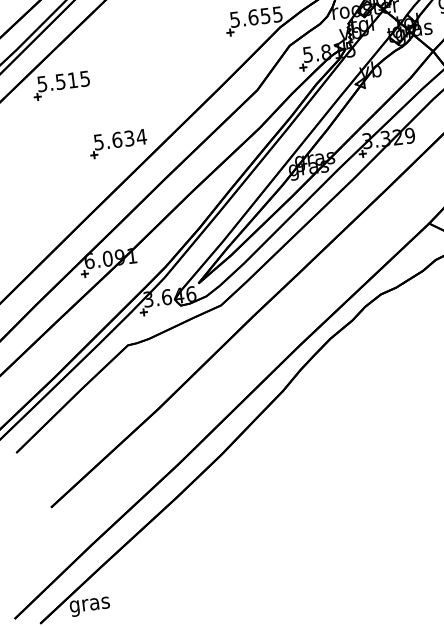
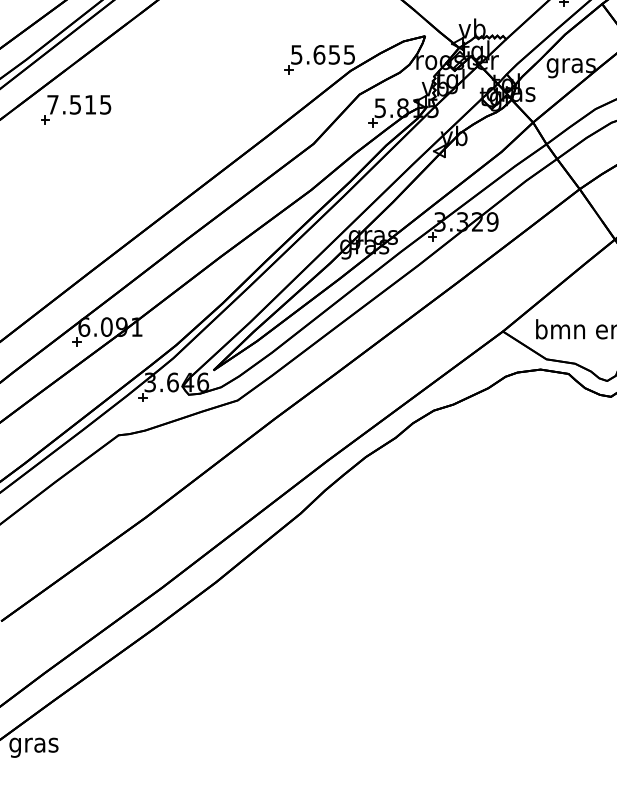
text: (41, 83) -> (52, 104), 5.515 -> 7.515
part: (118, 143) -> (136, 188), removed

